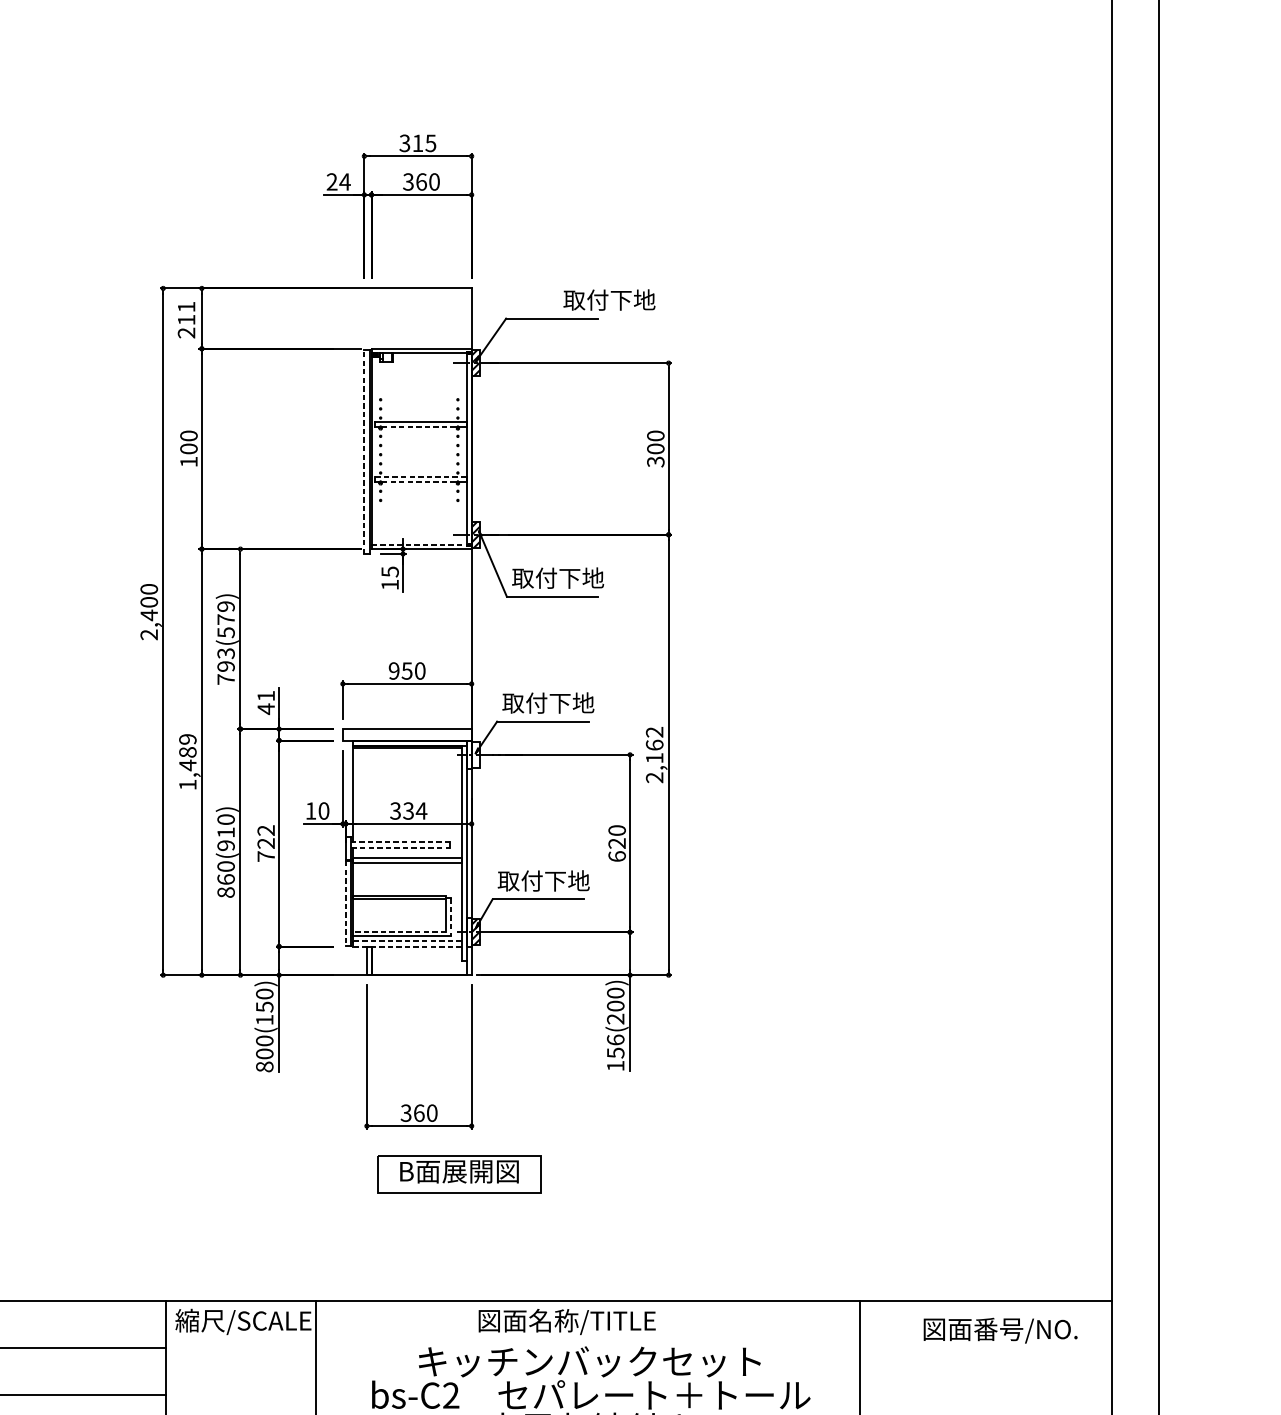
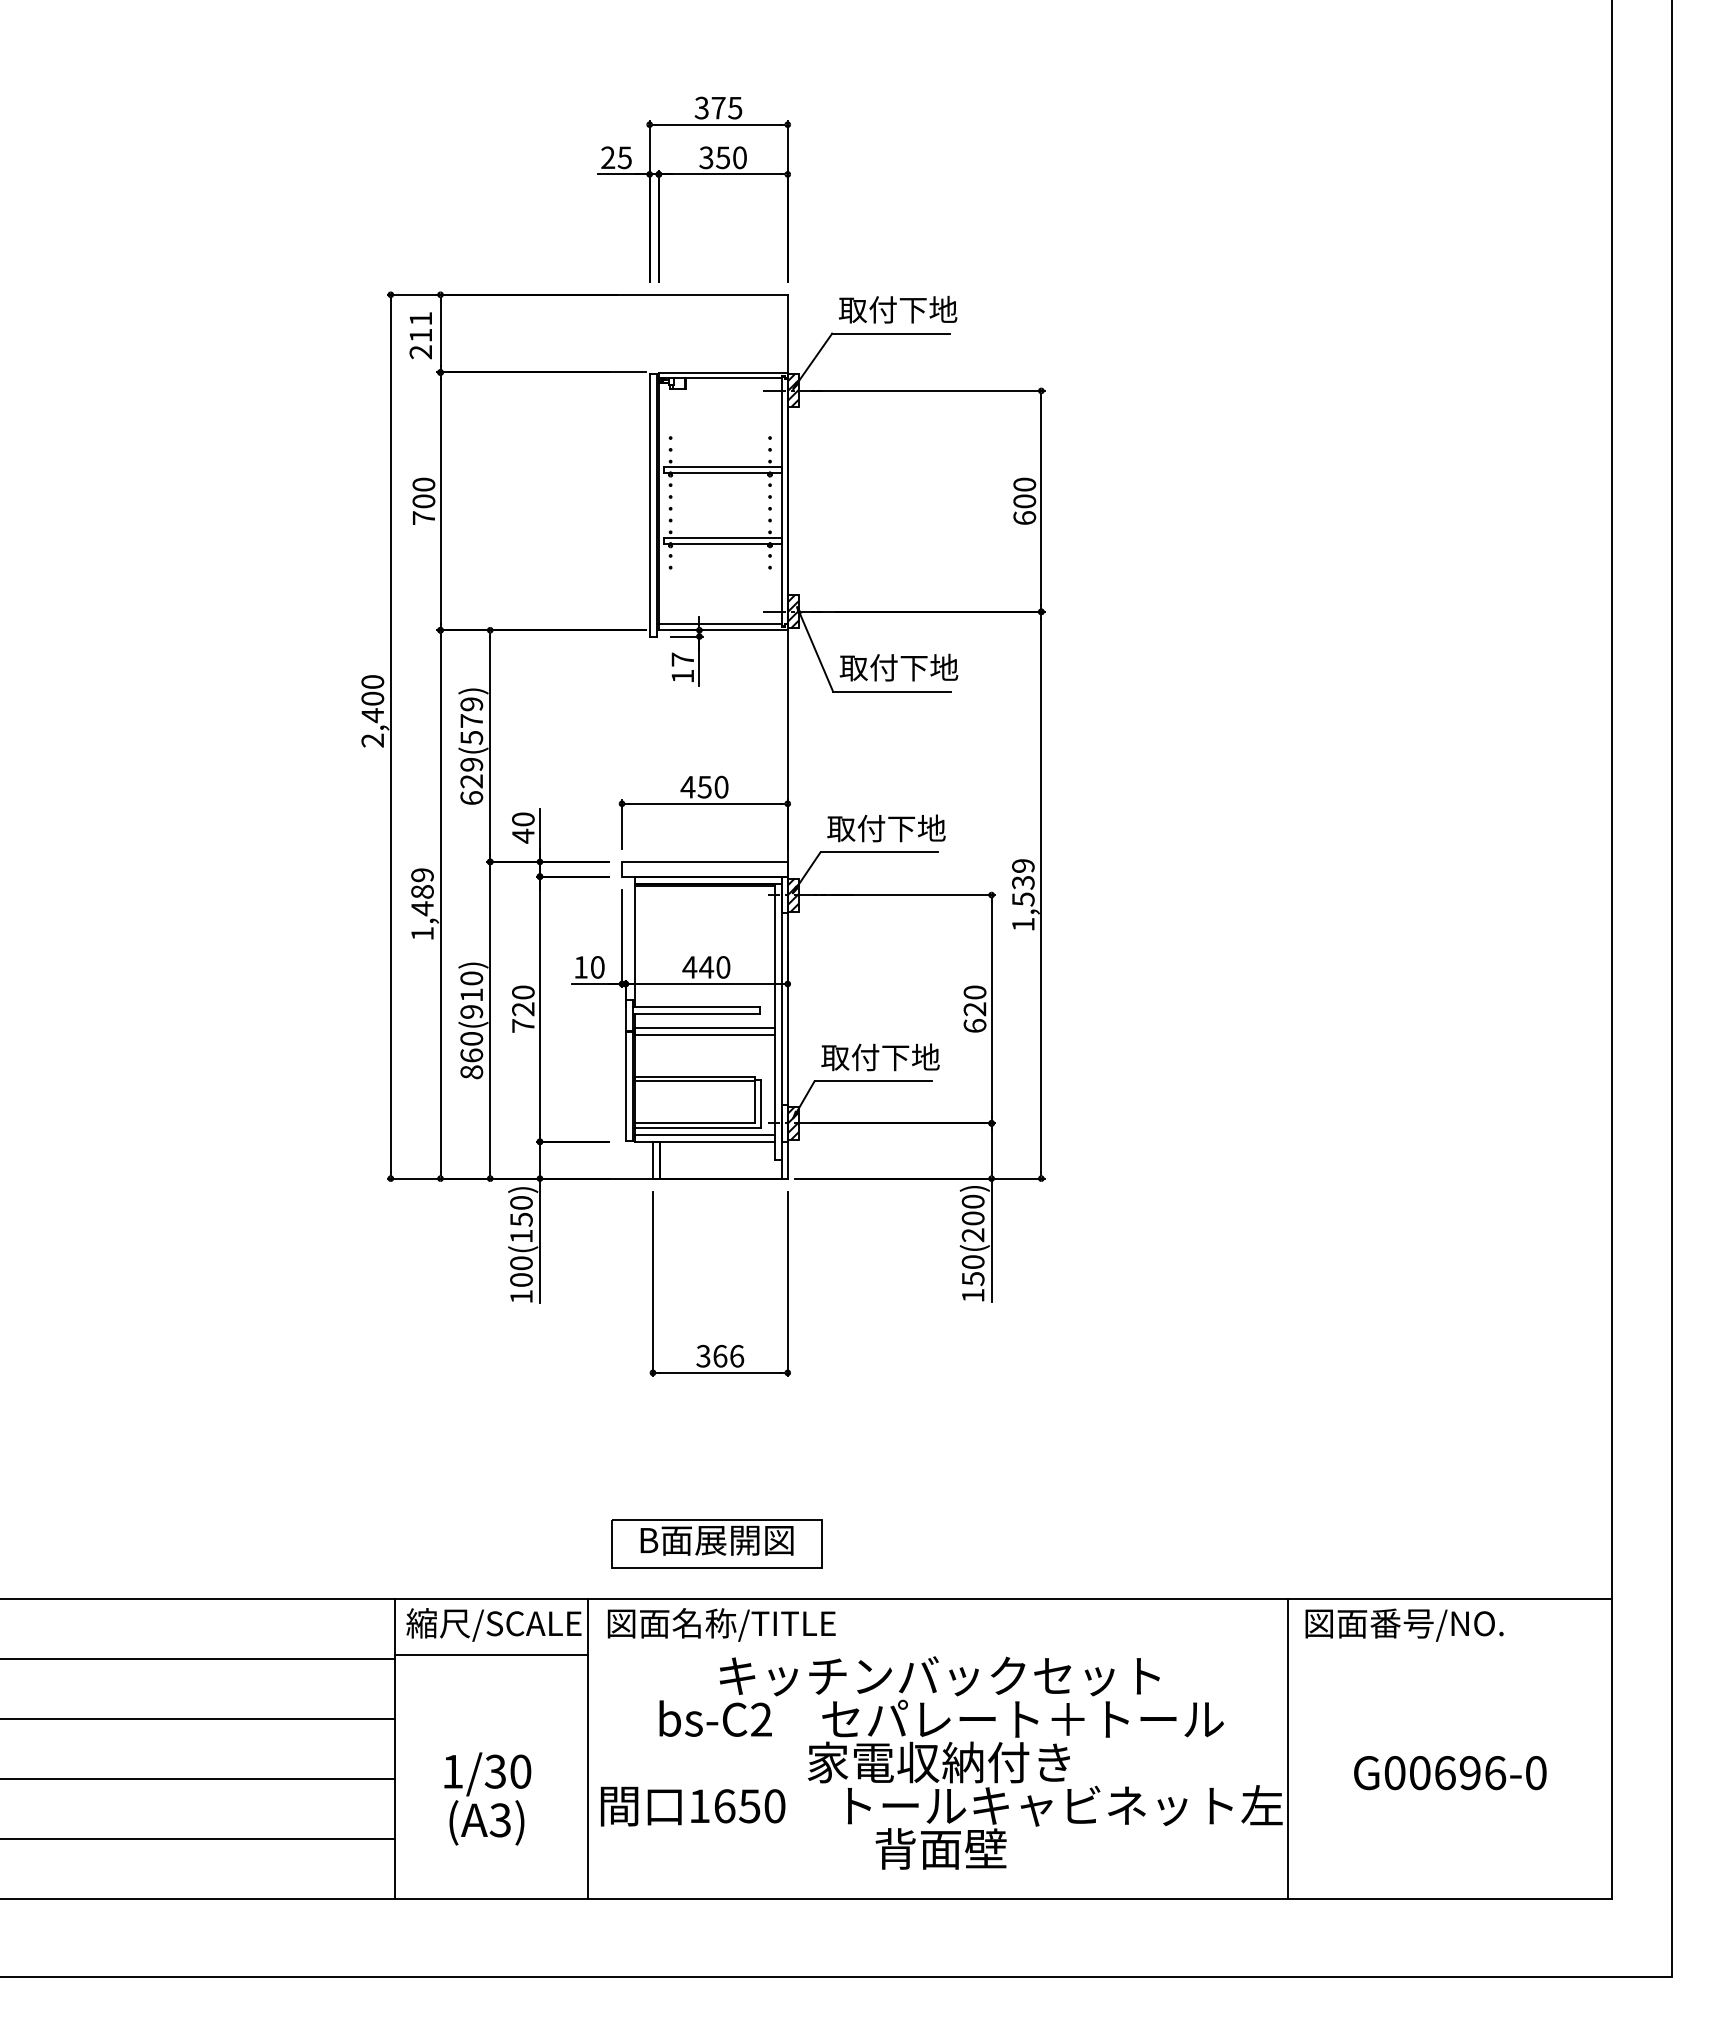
text: (417, 143) -> (718, 108), 315 -> 375
text: (344, 181) -> (624, 157), 24 -> 25
text: (421, 181) -> (723, 157), 360 -> 350
text: (609, 299) -> (898, 309), moved
line: (419, 426) -> (720, 472), dashed -> solid
line: (364, 451) -> (649, 504), dashed -> solid
text: (188, 461) -> (423, 517), 100 -> 700
text: (655, 462) -> (1024, 518), 300 -> 600
line: (420, 477) -> (722, 537), dashed -> solid
line: (419, 481) -> (720, 543), dashed -> solid
line: (419, 544) -> (720, 624), dashed -> solid
text: (389, 571) -> (682, 659), 15 -> 17
text: (225, 666) -> (471, 781), 793(579) -> 629(579)
text: (393, 670) -> (687, 786), 950 -> 450
text: (266, 696) -> (523, 819), 41 -> 40
hatch: (475, 754) -> (792, 894), added
text: (654, 755) -> (1023, 895), 2,162 -> 1,539
text: (408, 811) -> (706, 967), 334 -> 440
text: (266, 830) -> (523, 992), 722 -> 720
line: (400, 842) -> (696, 1007), dashed -> solid
line: (400, 847) -> (696, 1014), dashed -> solid
line: (345, 903) -> (625, 1086), dashed -> solid
line: (450, 917) -> (760, 1104), dashed -> solid
line: (399, 931) -> (694, 1122), dashed -> solid
line: (406, 940) -> (704, 1134), dashed -> solid
line: (406, 946) -> (704, 1141), dashed -> solid
text: (615, 1039) -> (972, 1261), 156(200) -> 150(200)
text: (264, 1066) -> (521, 1296), 800(150) -> 100(150)
text: (432, 1112) -> (737, 1355), 360 -> 366
part: (459, 1173) -> (716, 1543), moved
text: (567, 1321) -> (721, 1624), moved
text: (1000, 1330) -> (1404, 1624), moved
line: (240, 1345) -> (490, 1655), added

